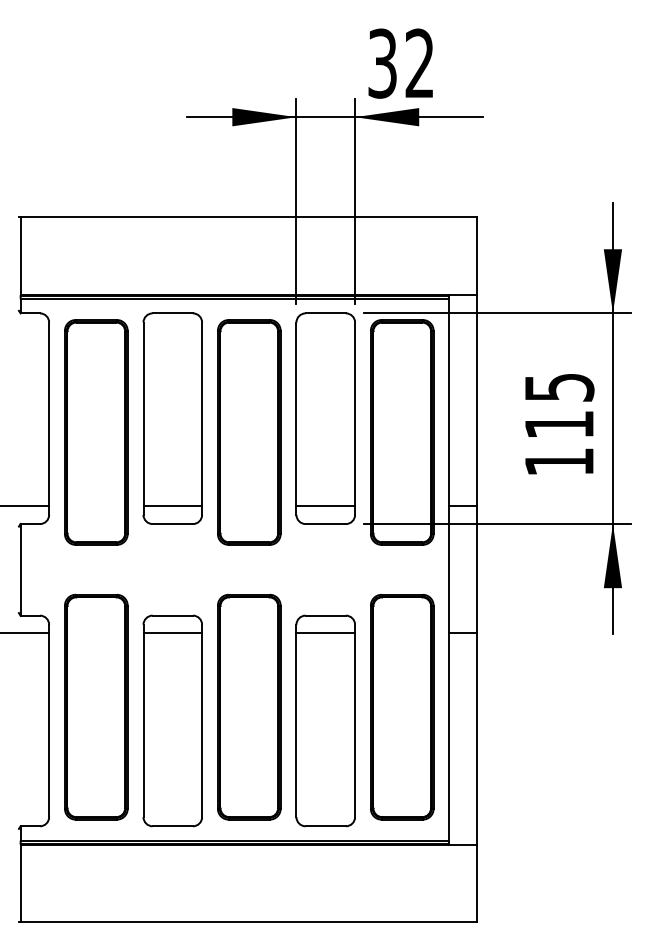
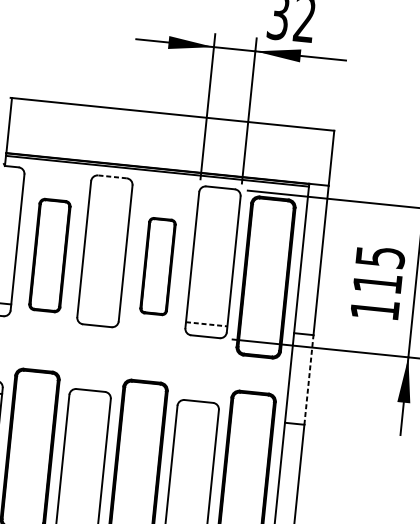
line: (172, 313) -> (112, 176), solid -> dashed
part: (96, 432) -> (50, 255), size x0.7
part: (249, 432) -> (158, 266), size x0.6
line: (172, 506) -> (98, 313), removed
line: (326, 506) -> (207, 324), solid -> dashed
line: (476, 569) -> (308, 379), solid -> dashed
line: (172, 633) -> (89, 403), removed
line: (325, 633) -> (197, 414), removed

